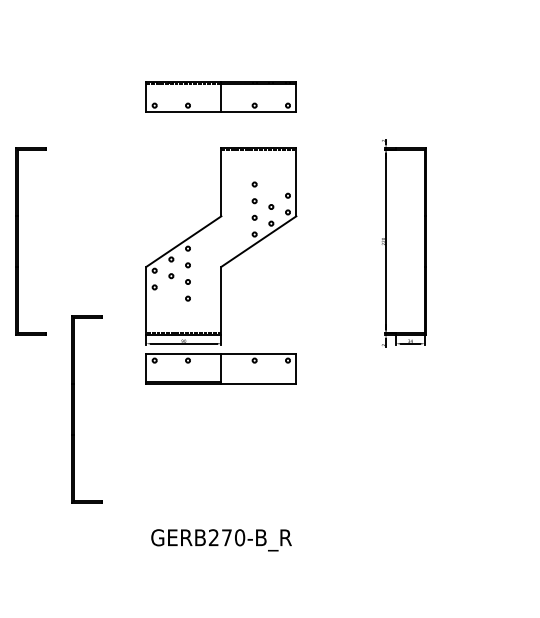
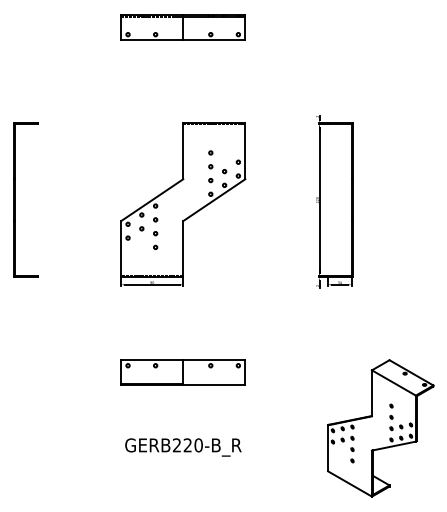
part: (220, 97) -> (182, 27), moved
part: (220, 368) -> (182, 372), moved
part: (74, 408) -> (61, 338), removed
part: (459, 517) -> (380, 428), added
text: (226, 537) -> (187, 445), GERB270-B_R -> GERB220-B_R

